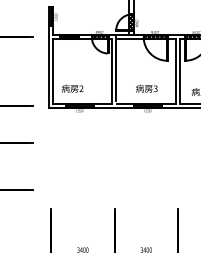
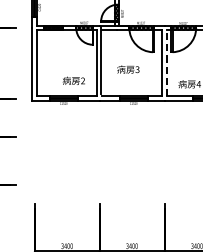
line: (180, 71) -> (167, 63), solid -> dashed
text: (72, 88) -> (73, 80), moved
text: (146, 88) -> (128, 69), moved

